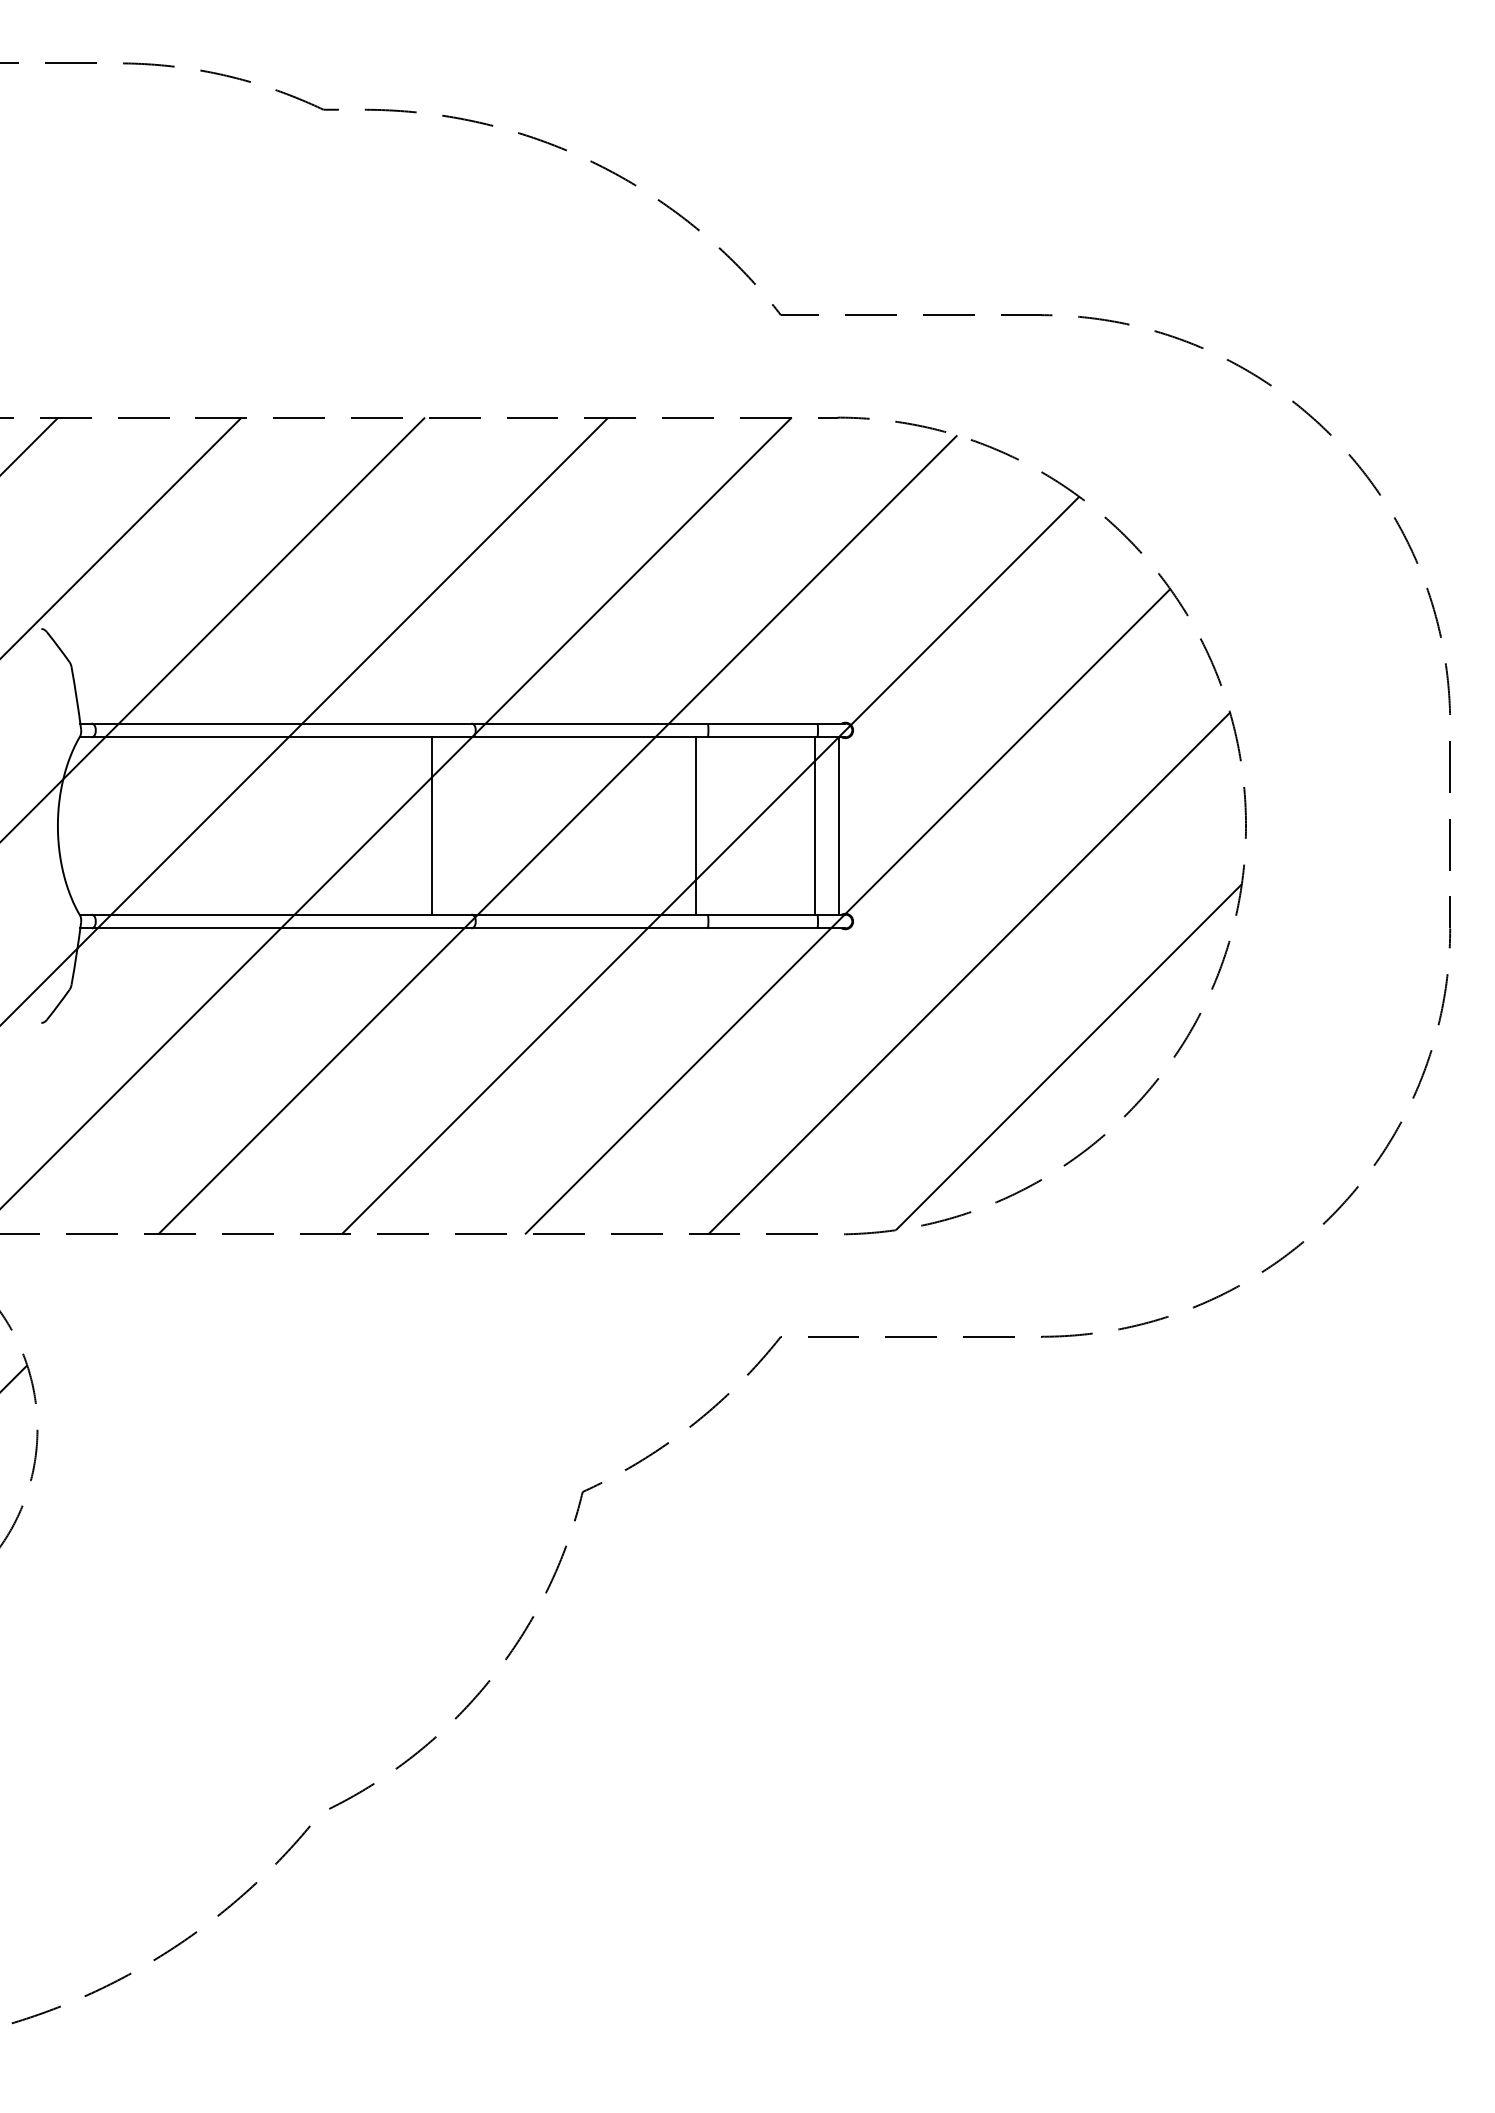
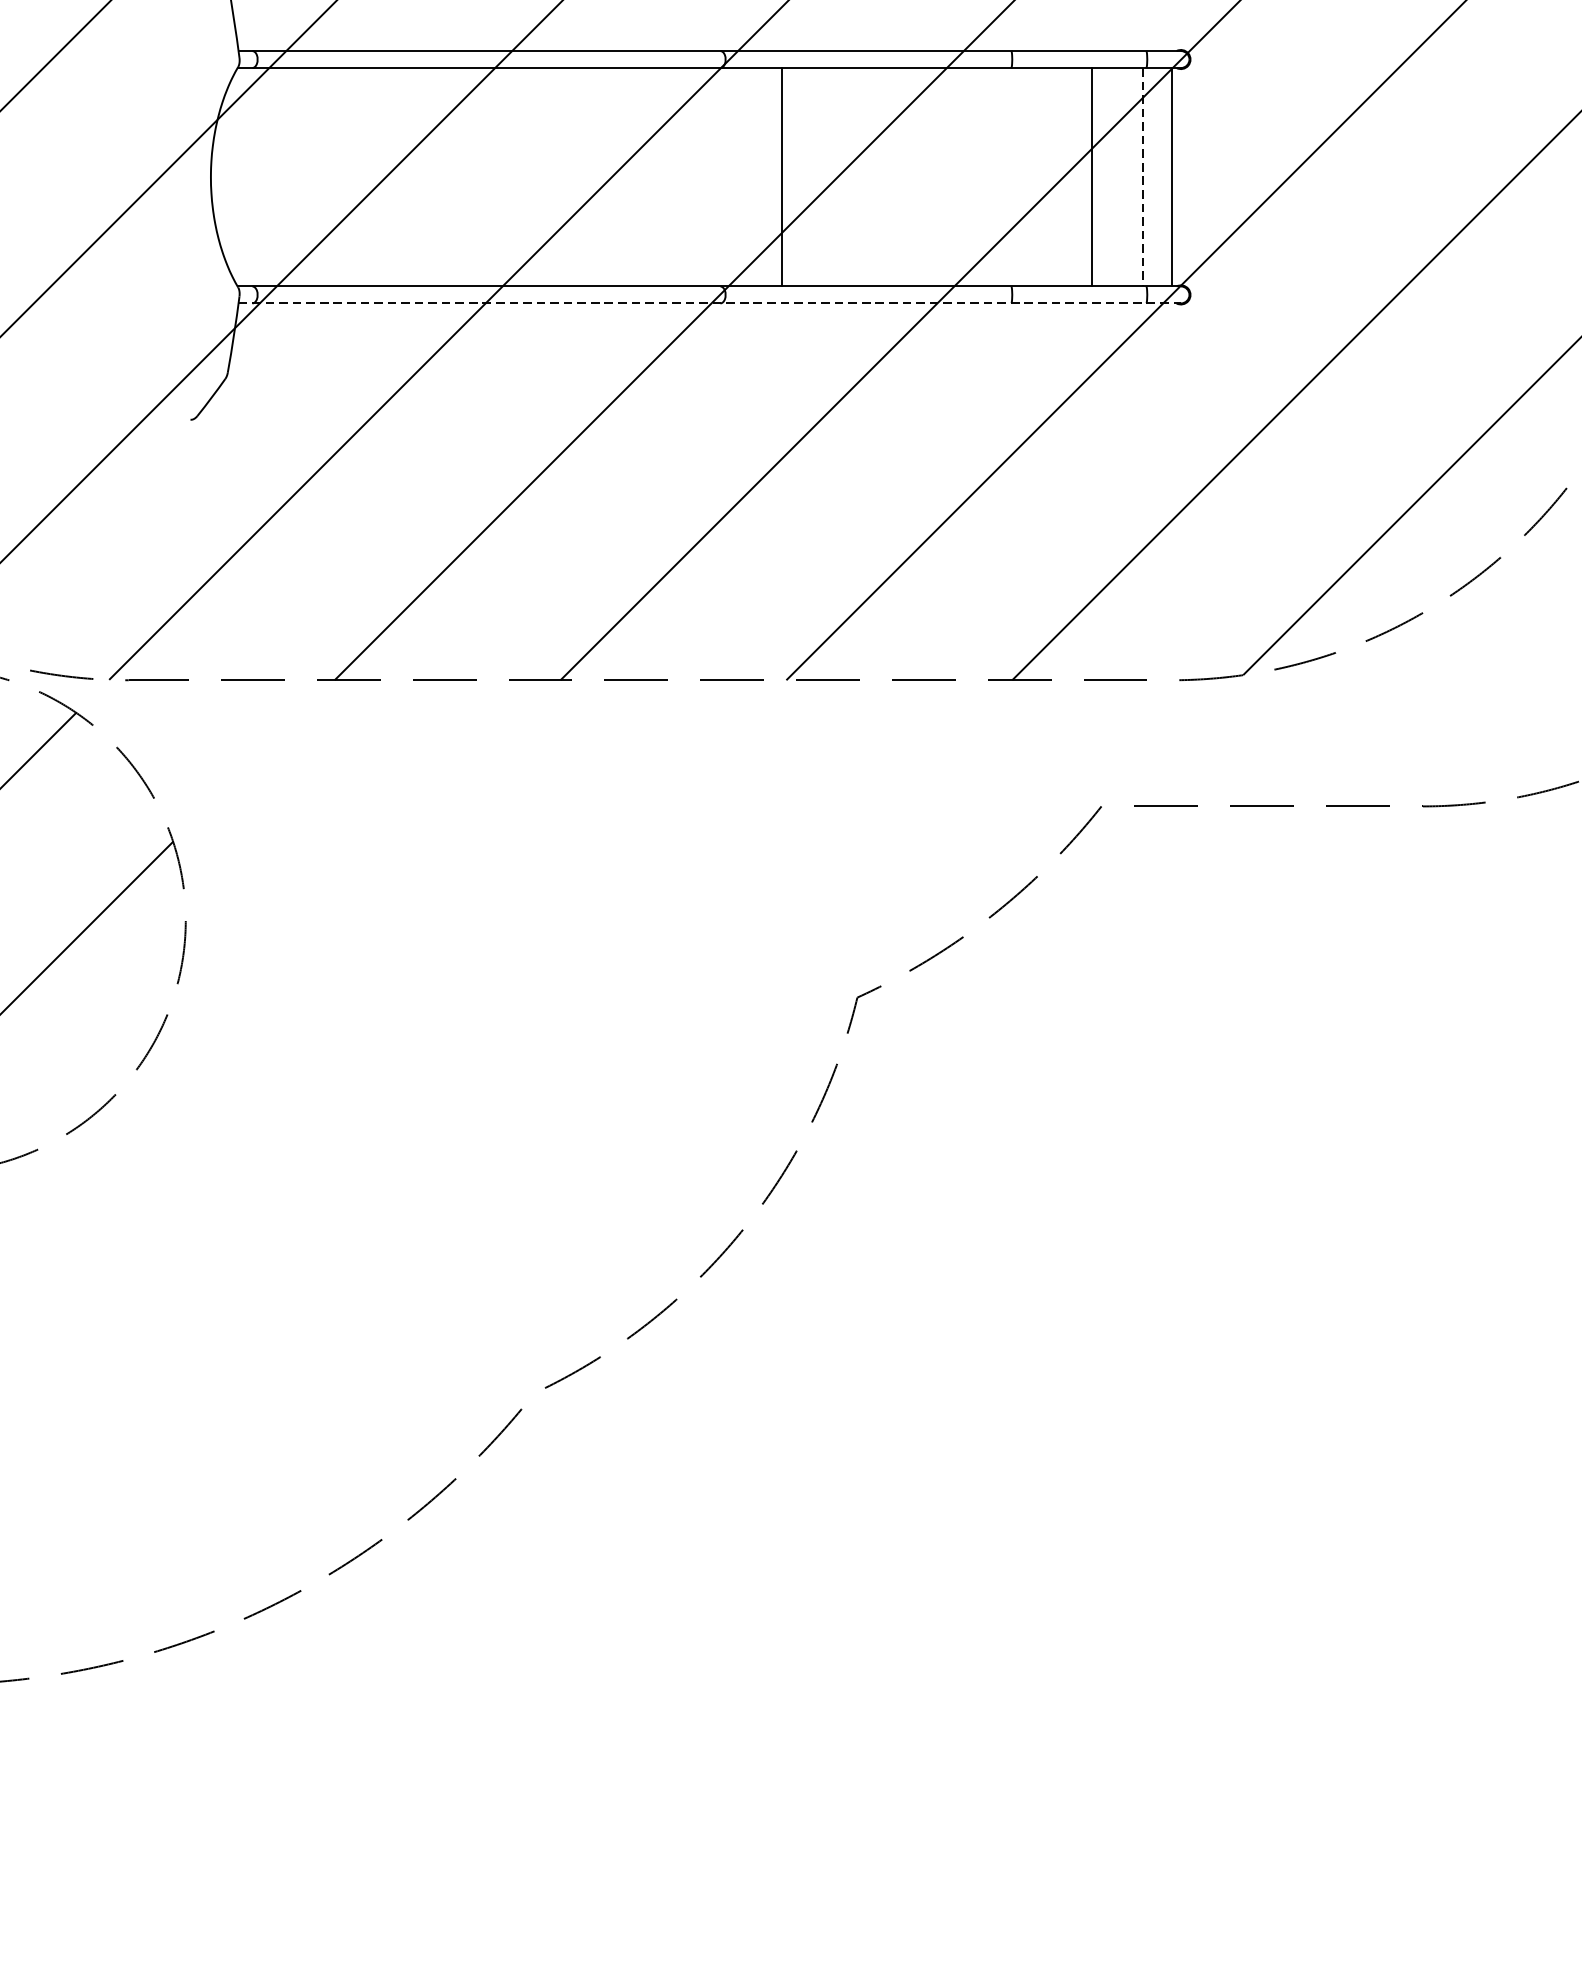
line: (432, 825) -> (781, 176), moved
line: (696, 825) -> (1092, 176), moved
line: (814, 825) -> (1142, 176), solid -> dashed
line: (462, 928) -> (709, 303), solid -> dashed

